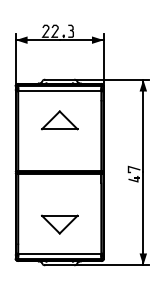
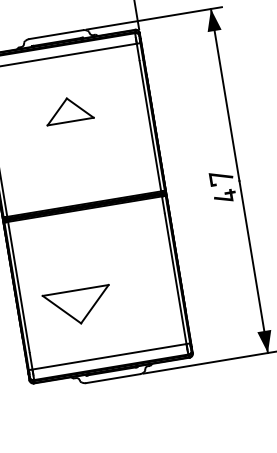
part: (59, 120) -> (68, 110), size x0.7
part: (59, 224) -> (77, 306), moved

